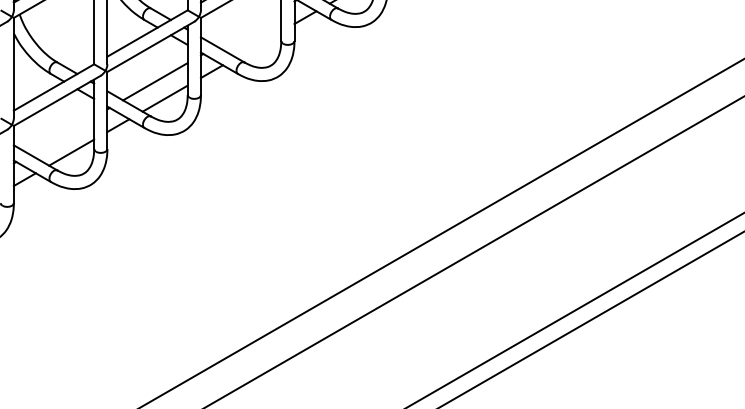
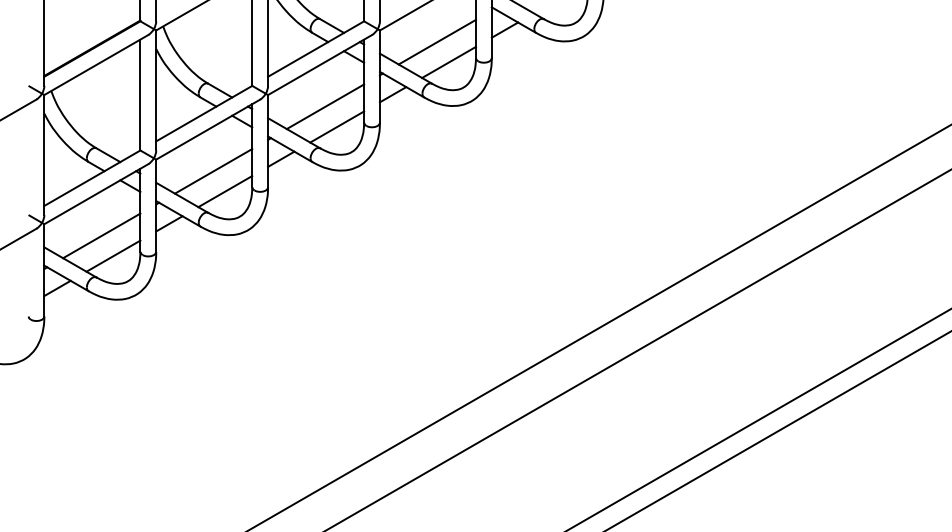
line: (248, 27) -> (325, 106), added
line: (258, 44) -> (337, 126), added
line: (61, 135) -> (101, 235), added

